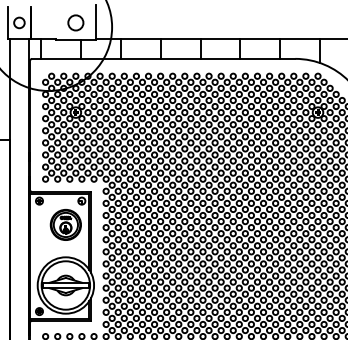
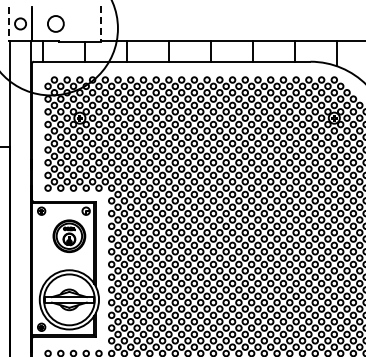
circle: (75, 22) -> (55, 23), moved
line: (7, 23) -> (8, 24), solid -> dashed
line: (95, 23) -> (100, 24), solid -> dashed

